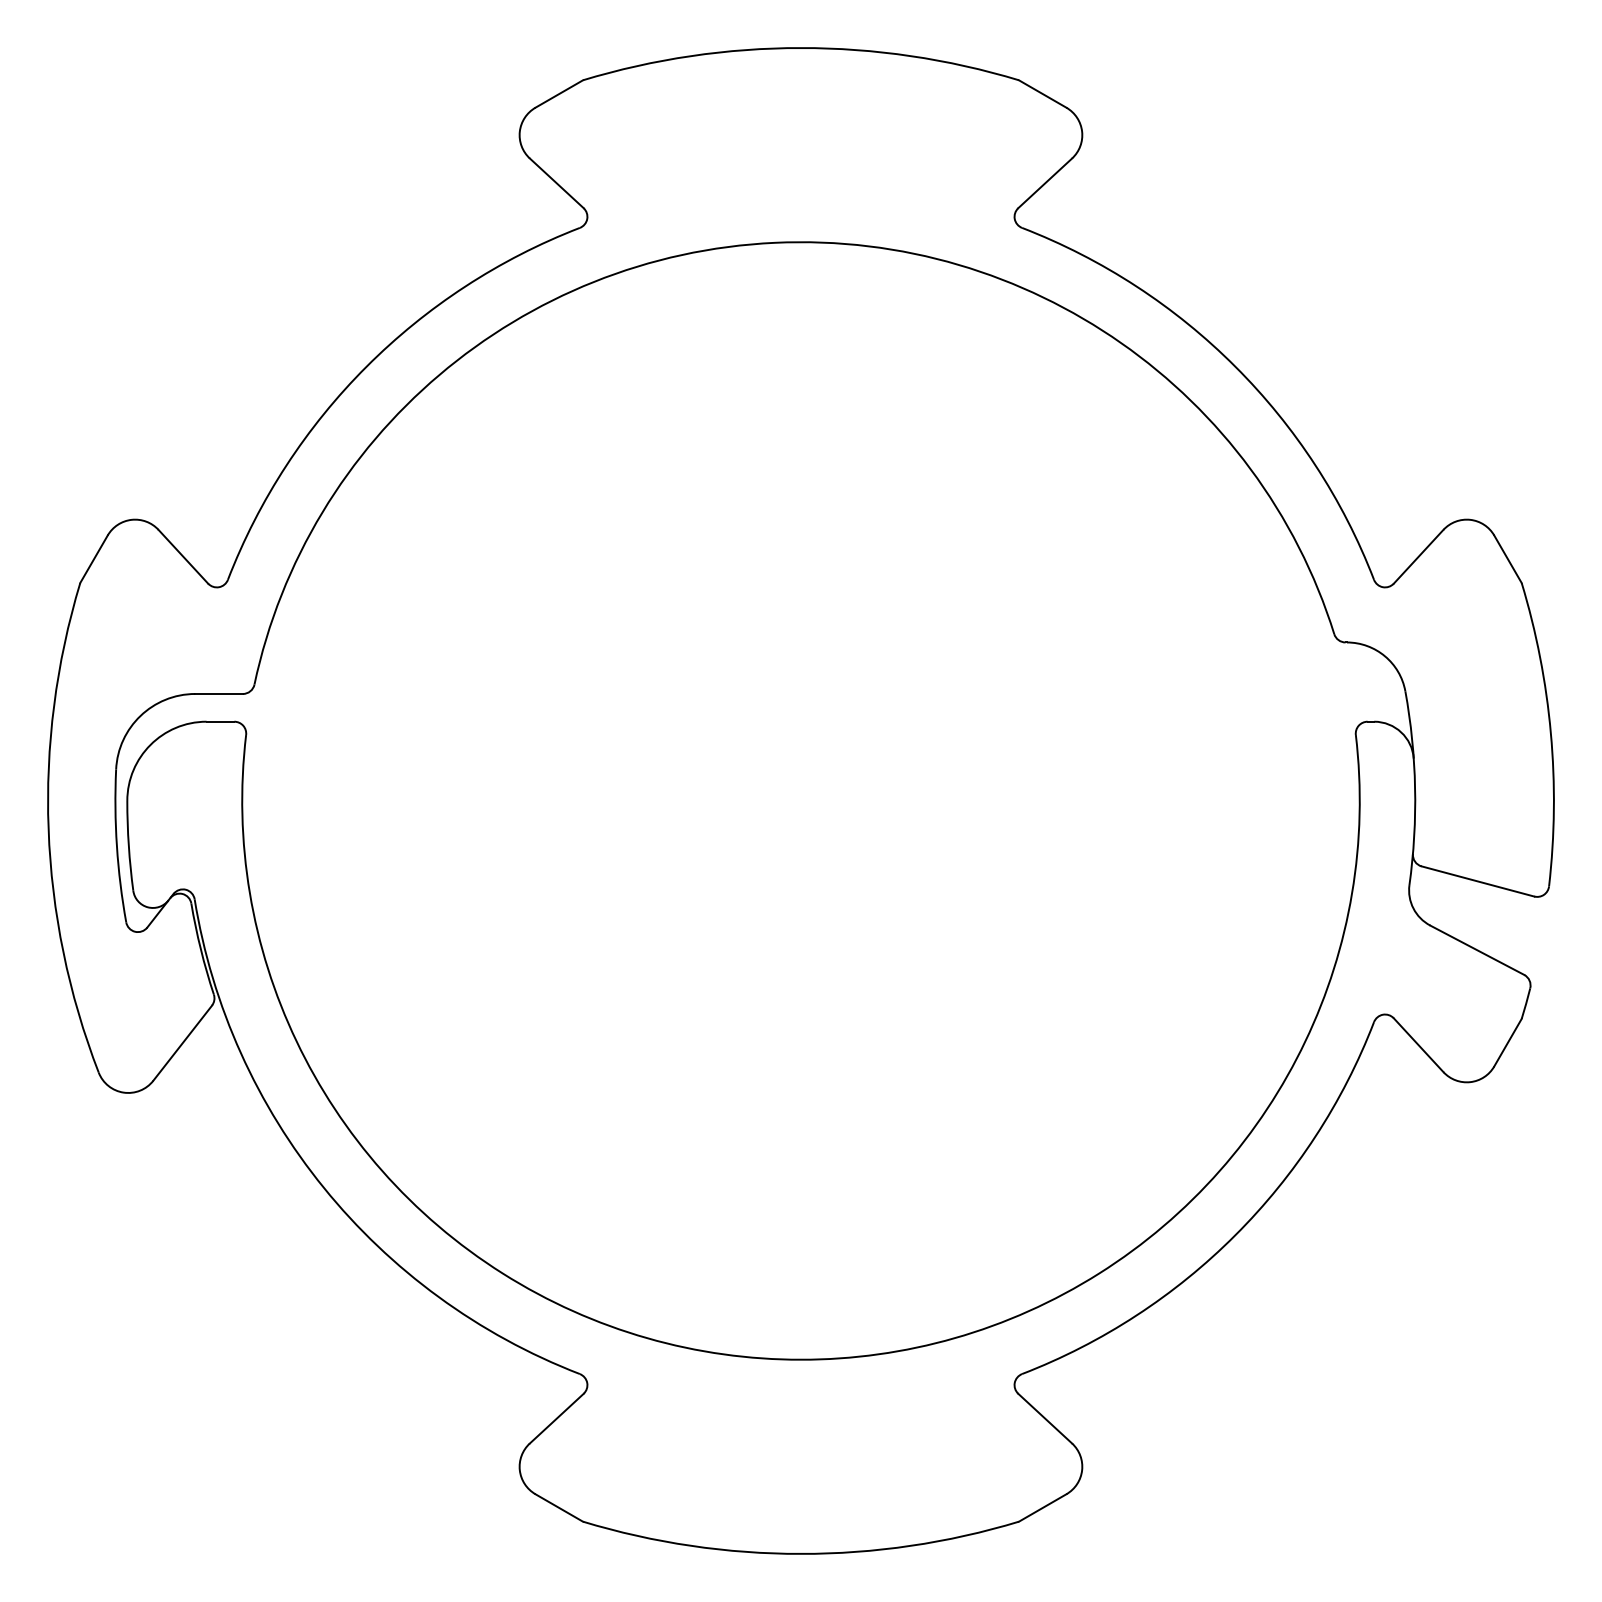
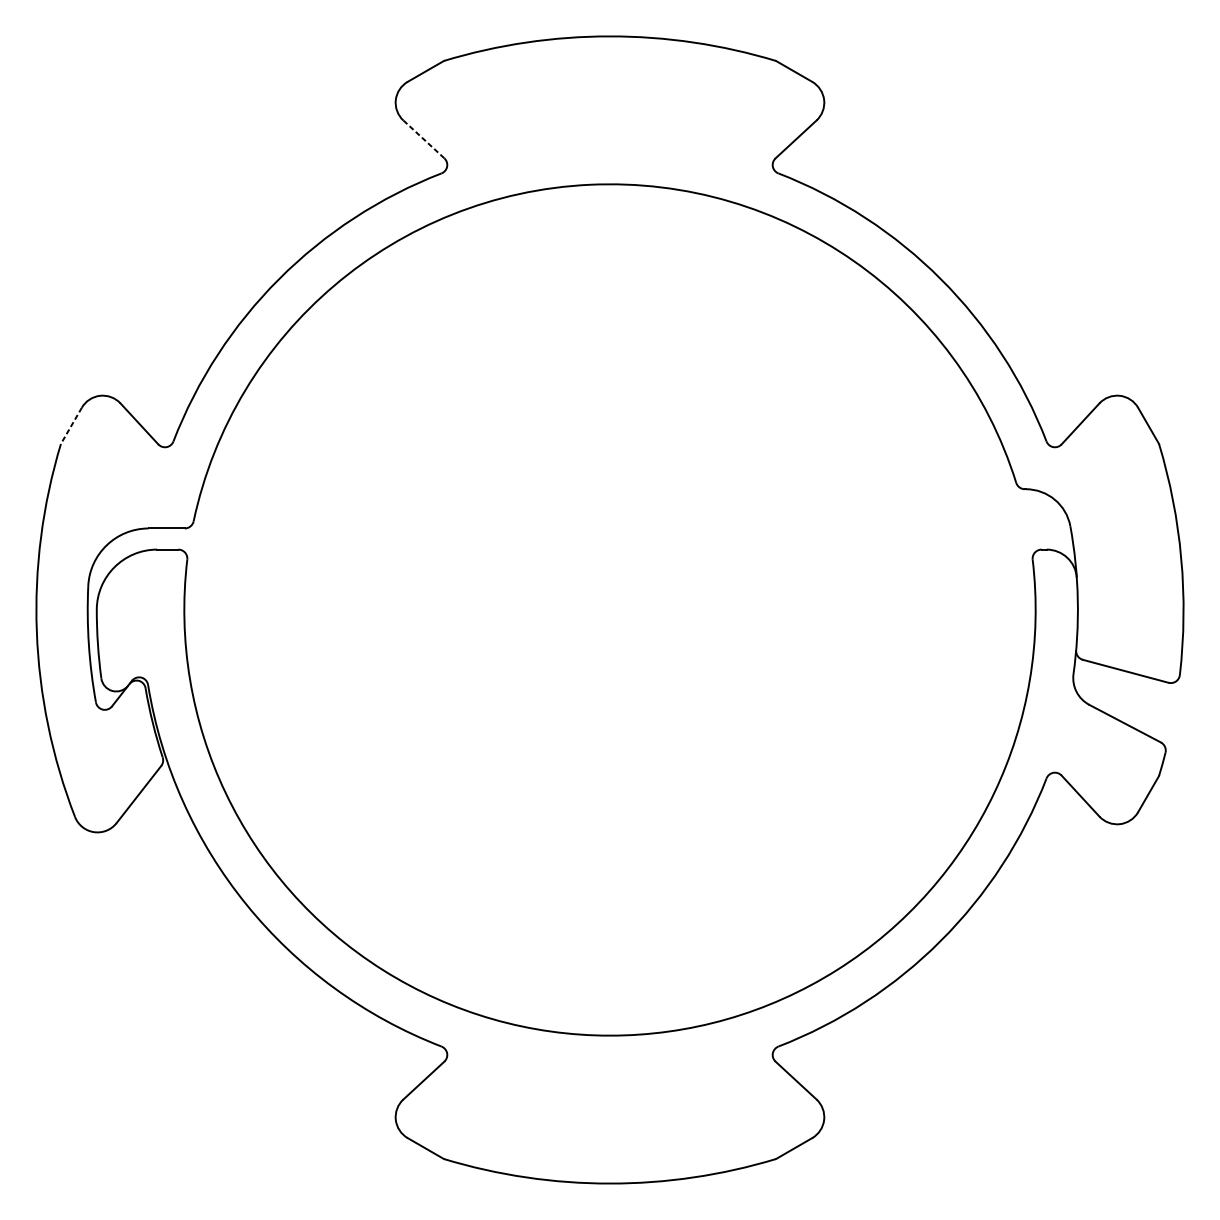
line: (556, 183) -> (423, 139), solid -> dashed
line: (93, 559) -> (71, 426), solid -> dashed

